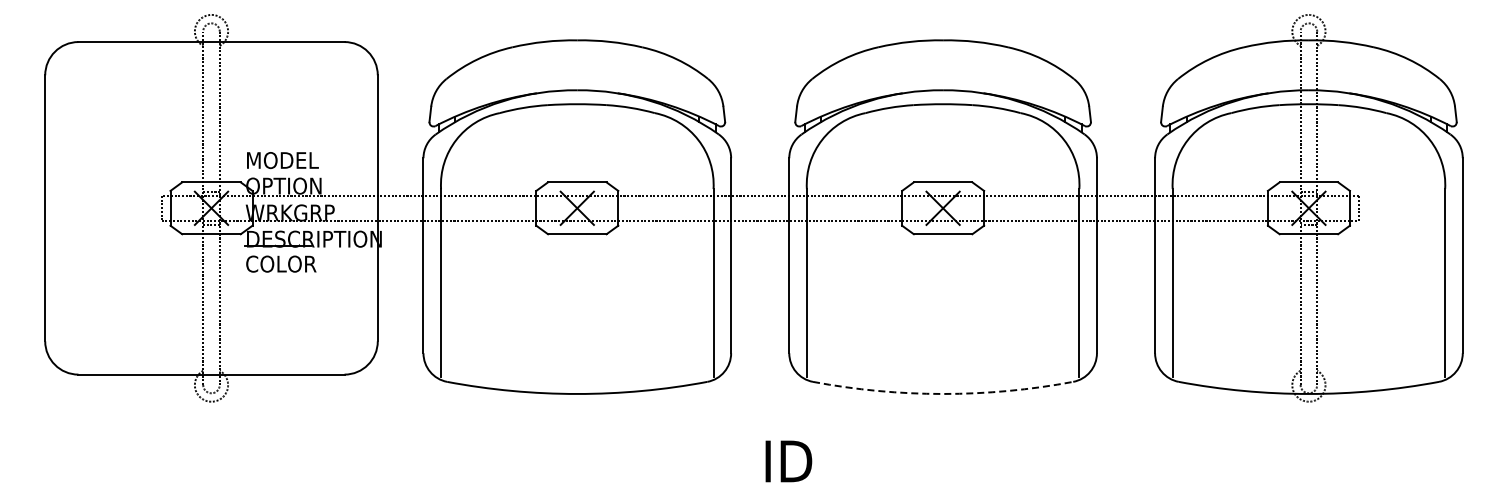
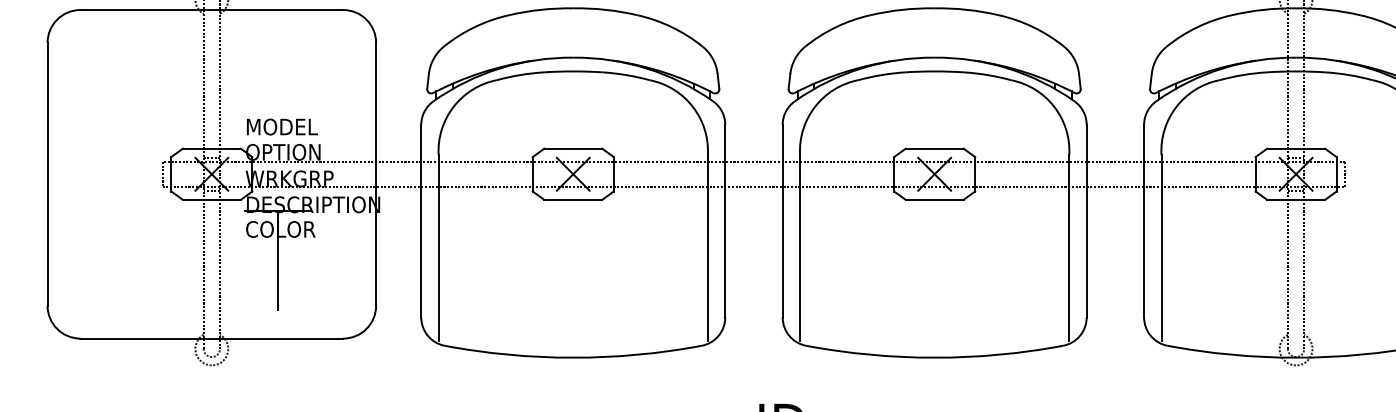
line: (278, 295) -> (278, 260), added
arc: (943, 393) -> (935, 357), dashed -> solid

